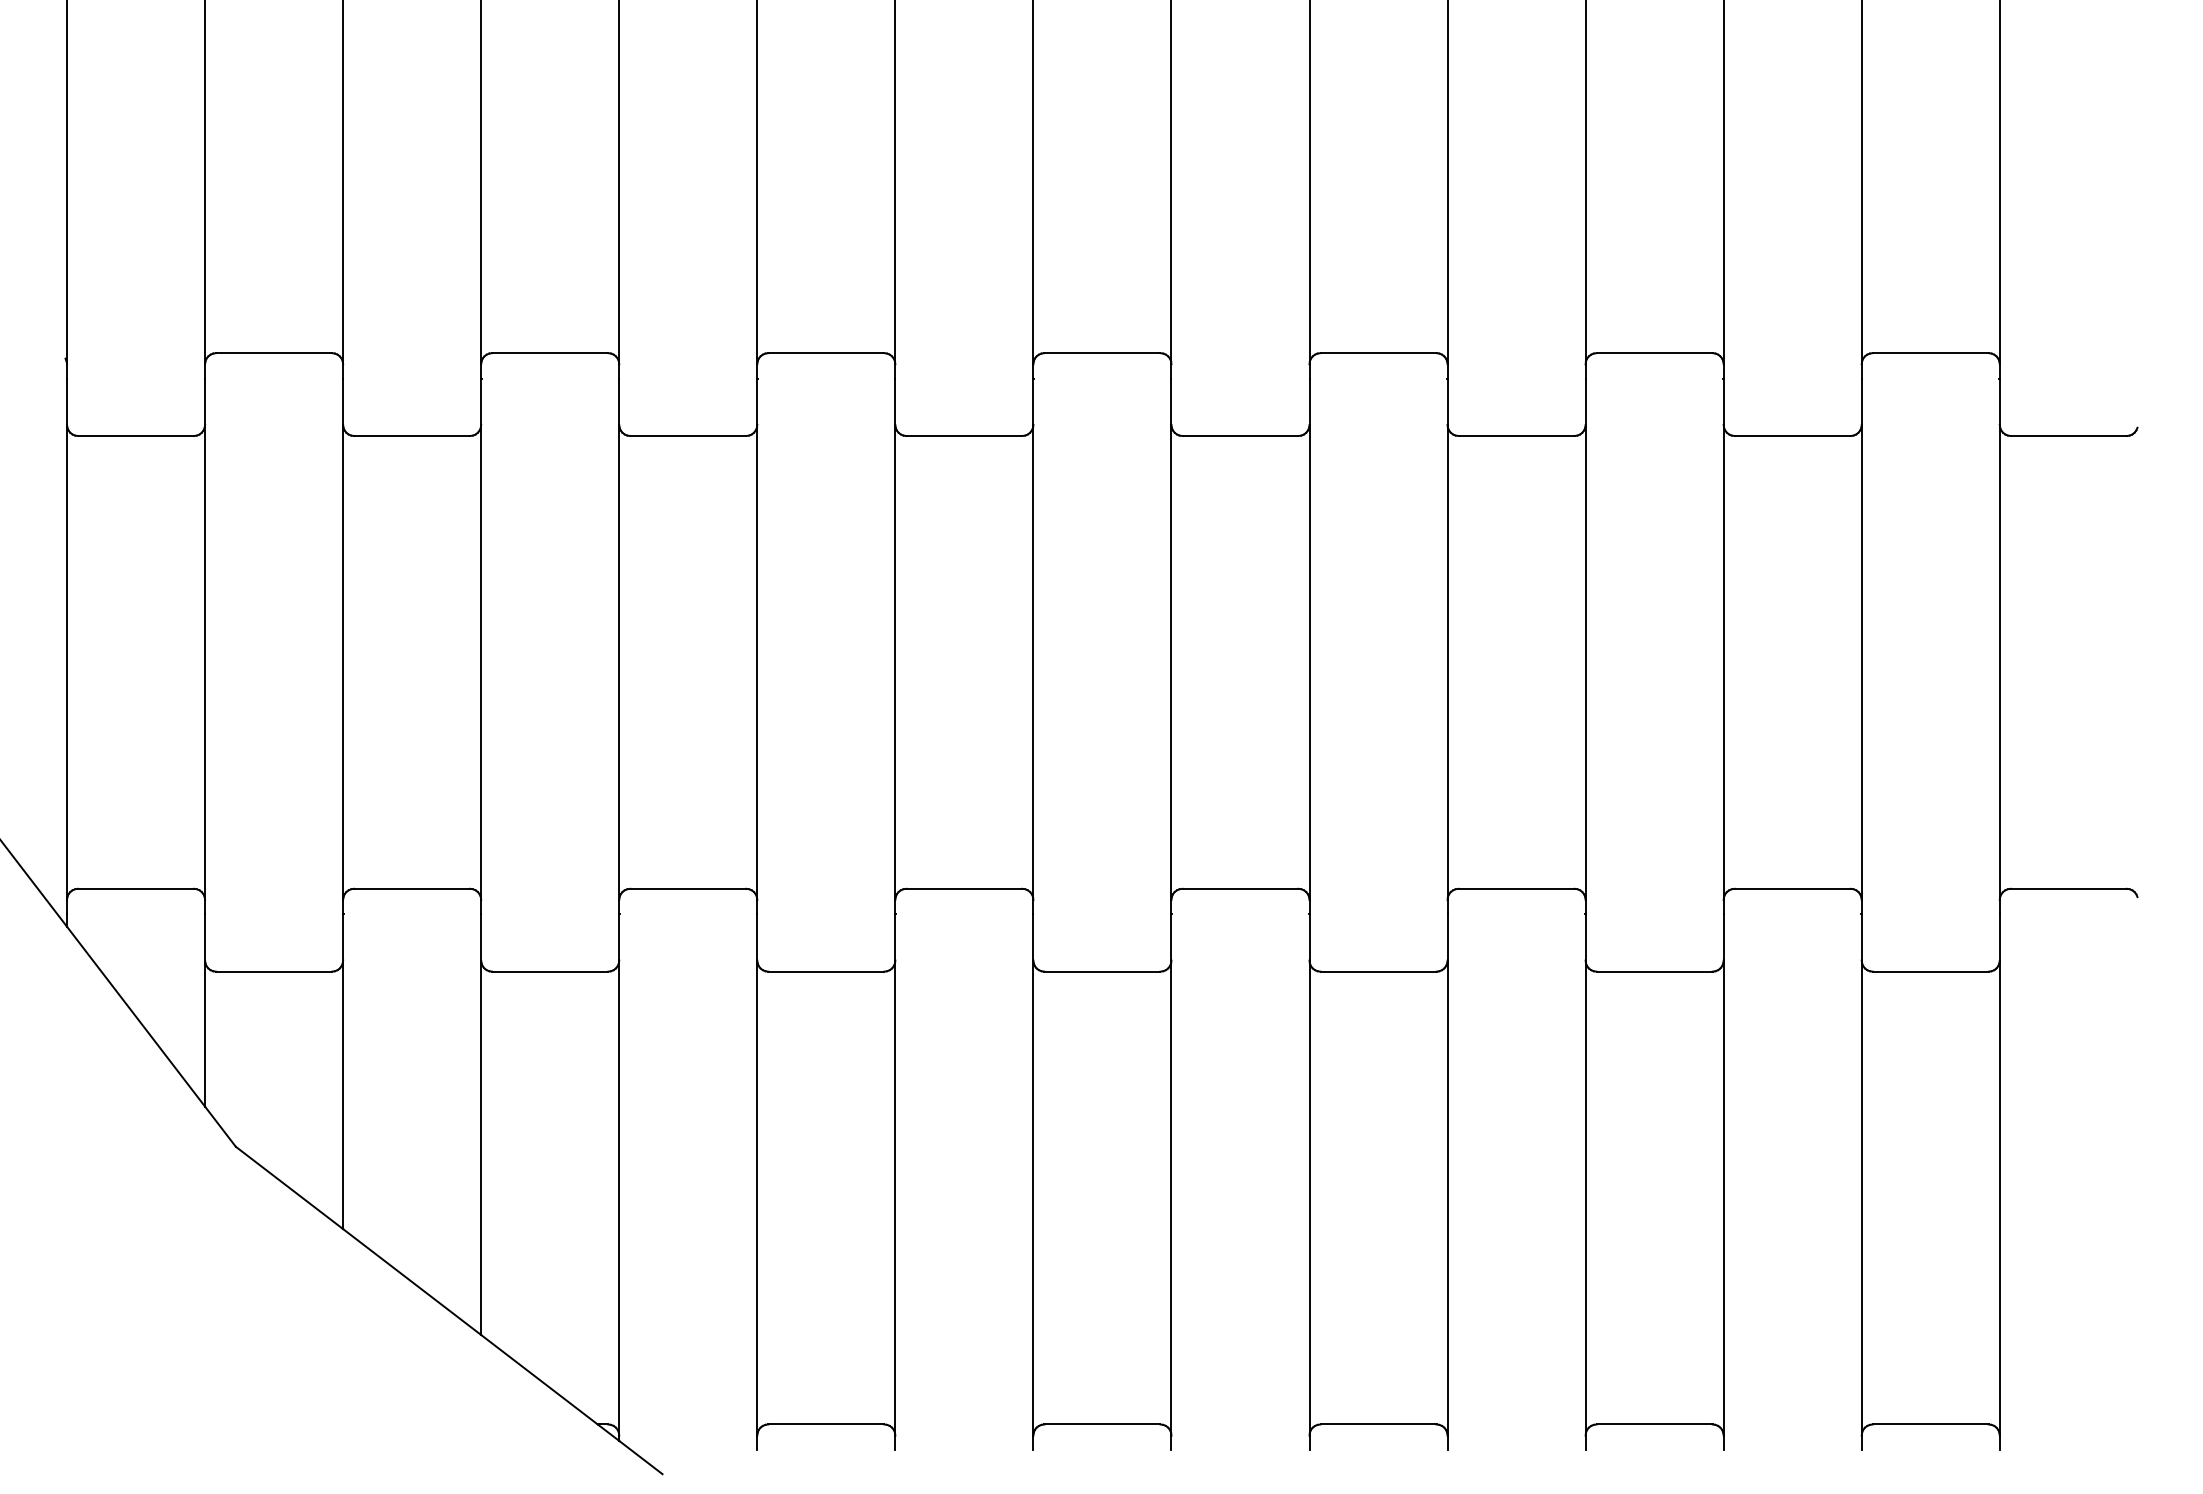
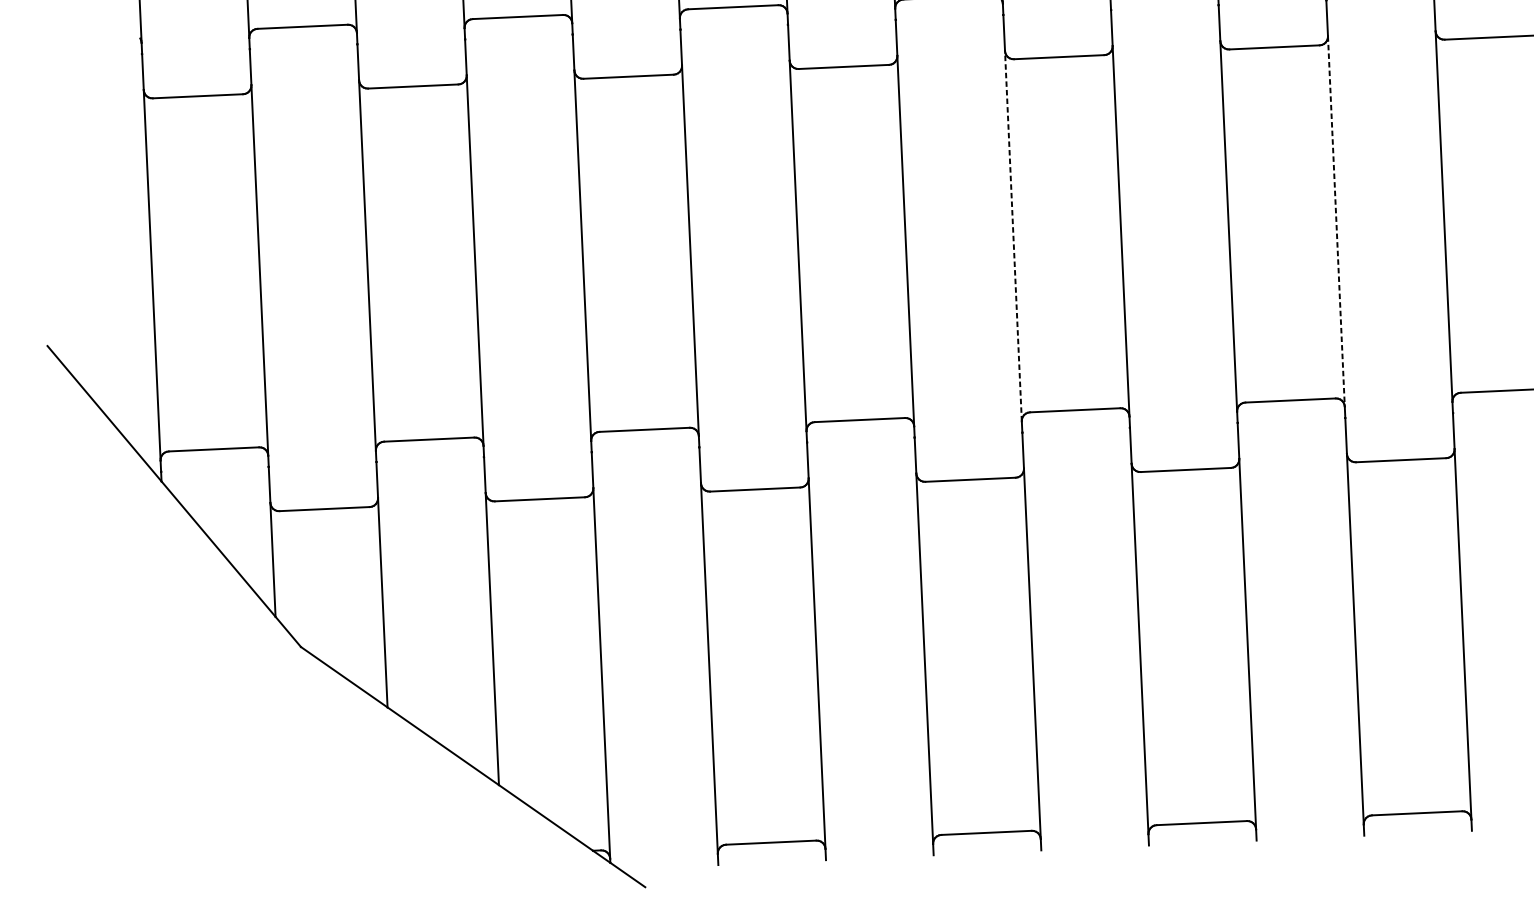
line: (1171, 662) -> (1013, 236), solid -> dashed
line: (1585, 662) -> (1336, 221), solid -> dashed

